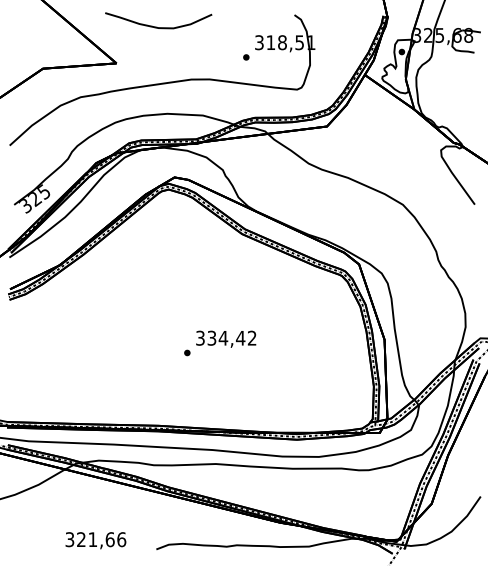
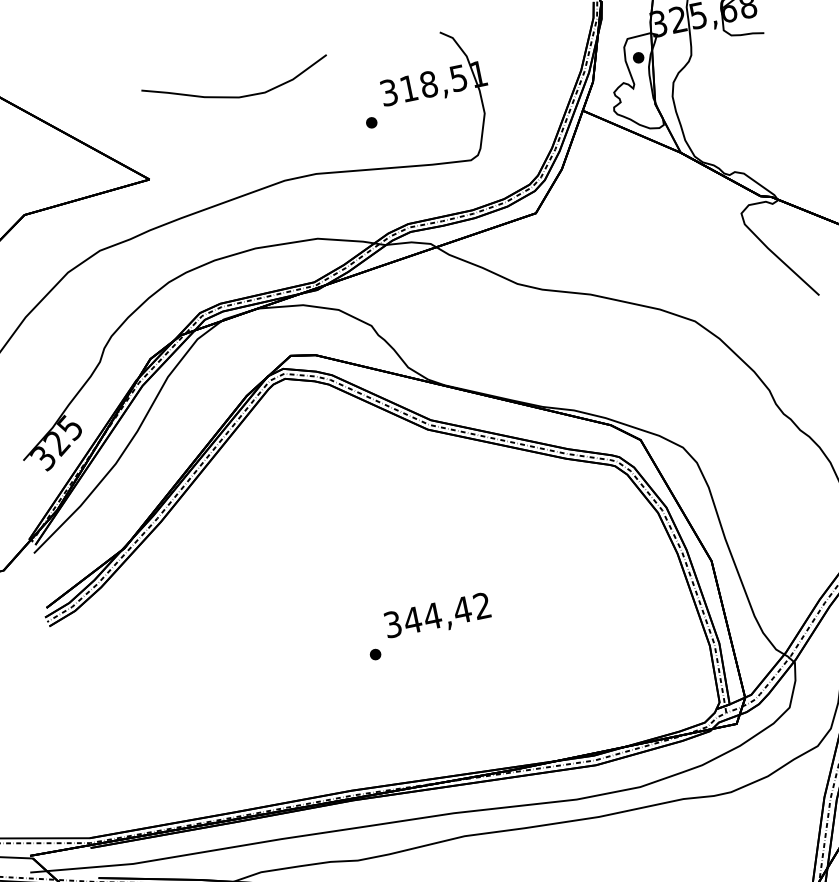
curve: (156, 26) -> (234, 95), moved
text: (211, 337) -> (411, 619), 334,42 -> 344,42

